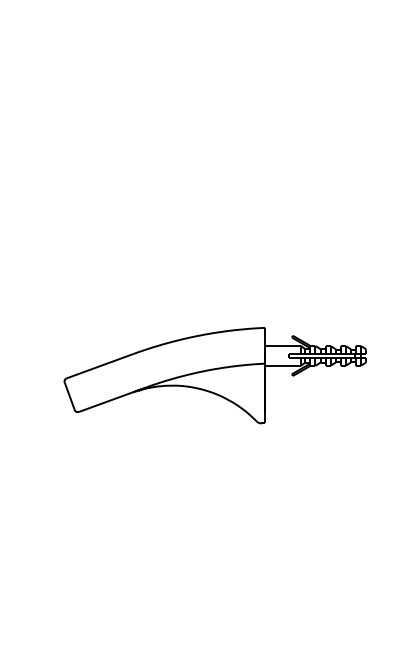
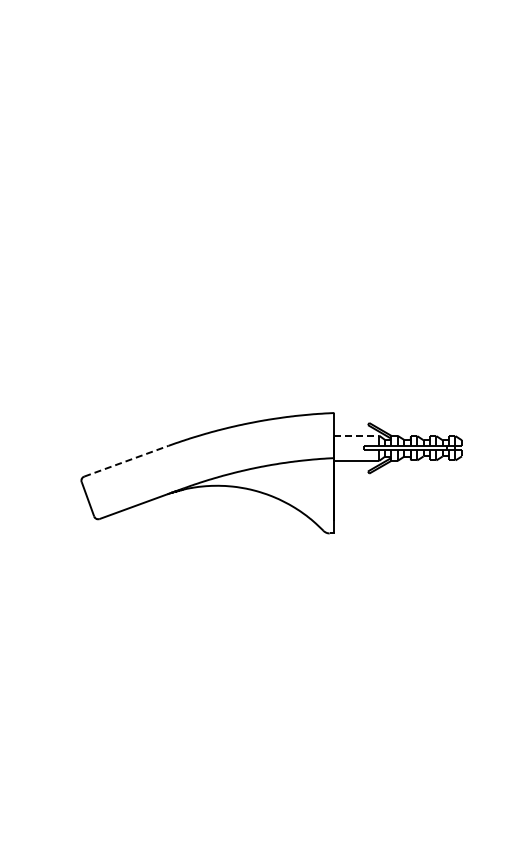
line: (283, 345) -> (357, 435), solid -> dashed
line: (100, 366) -> (126, 461), solid -> dashed

